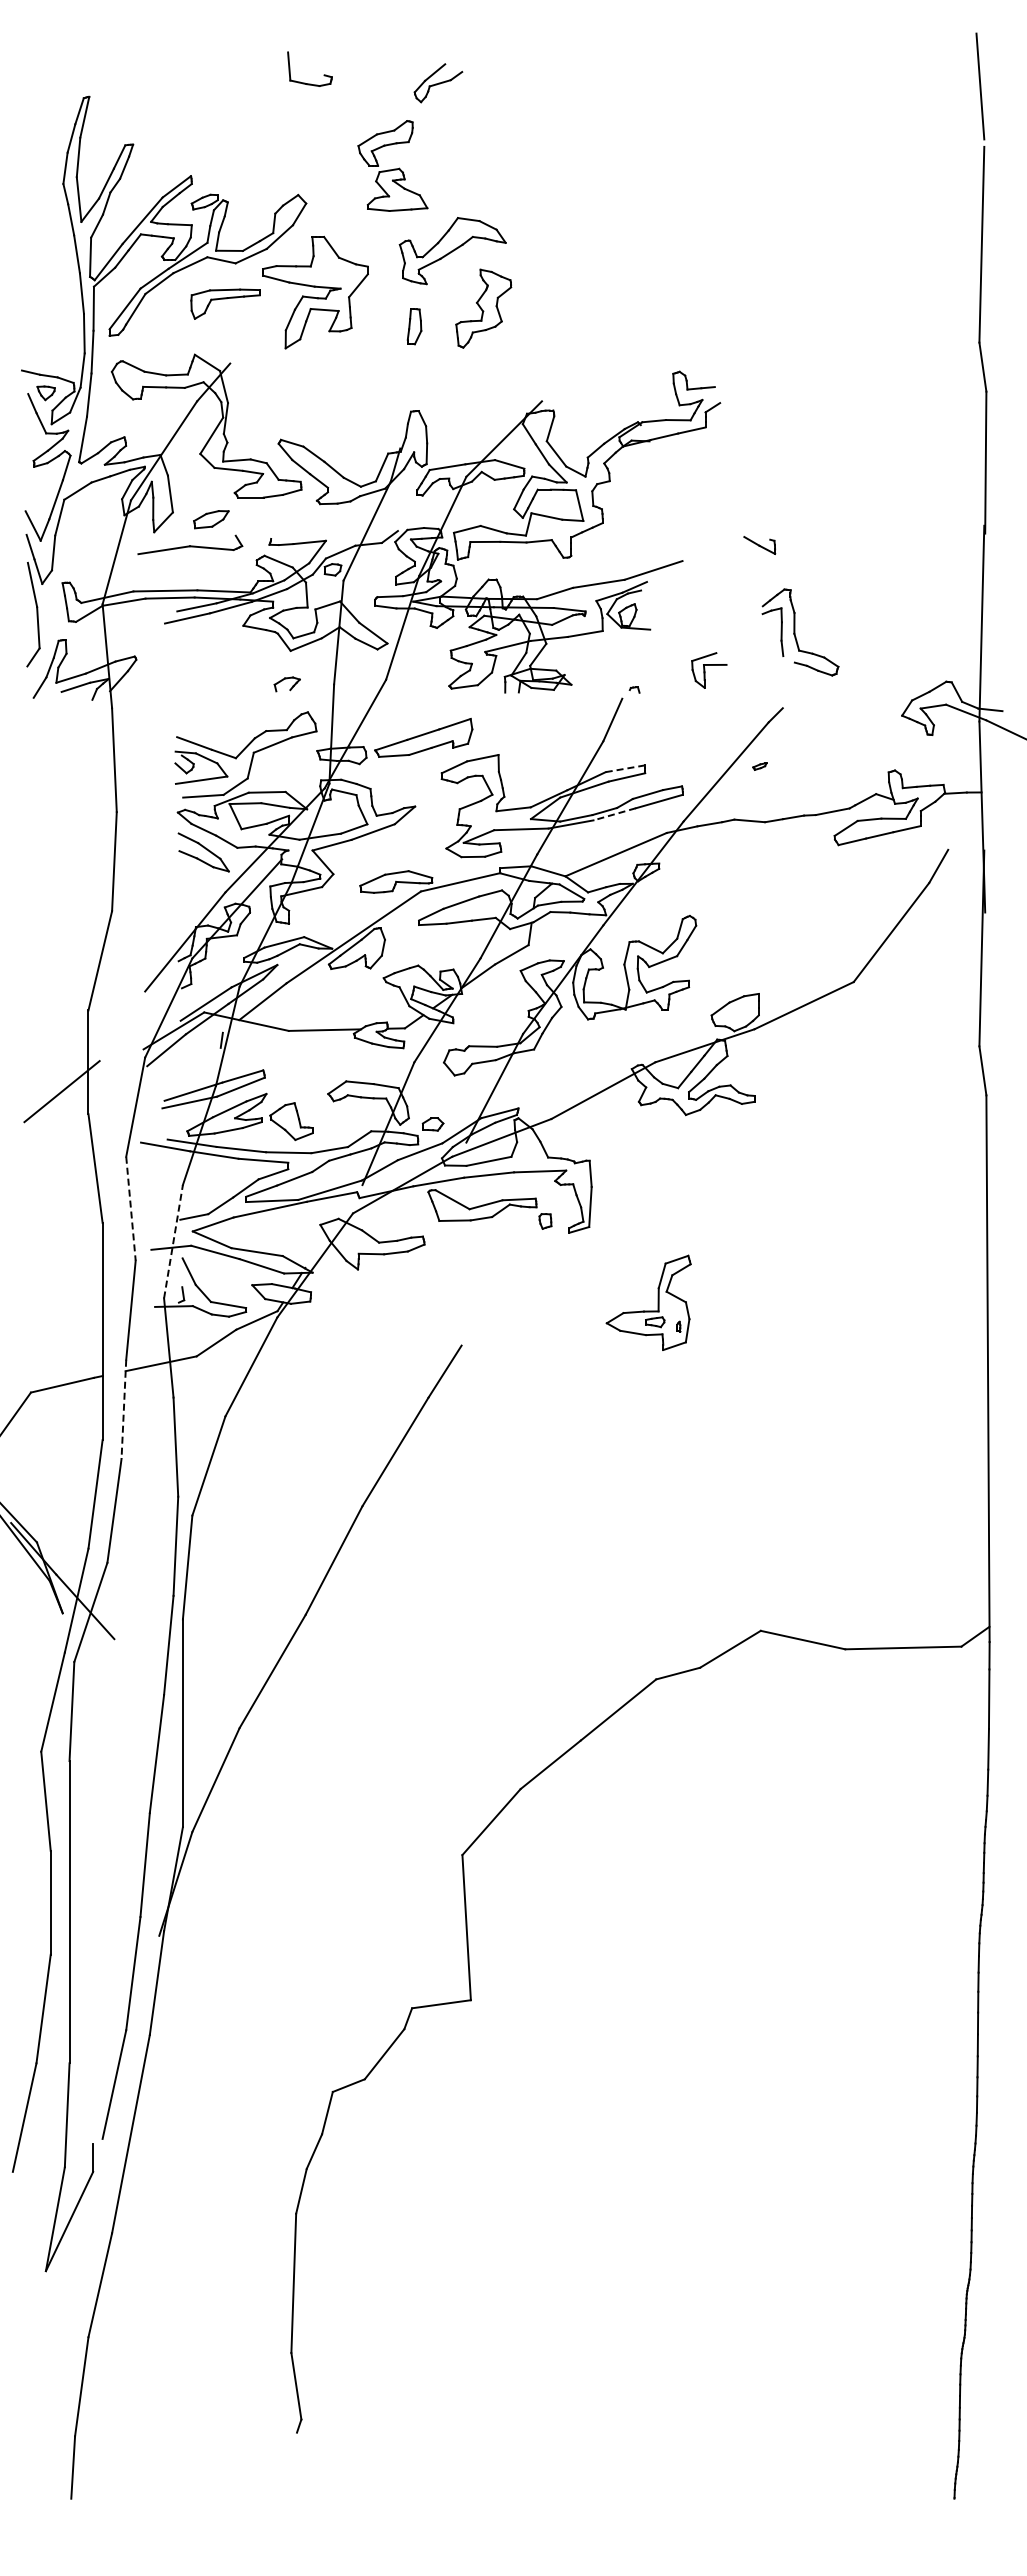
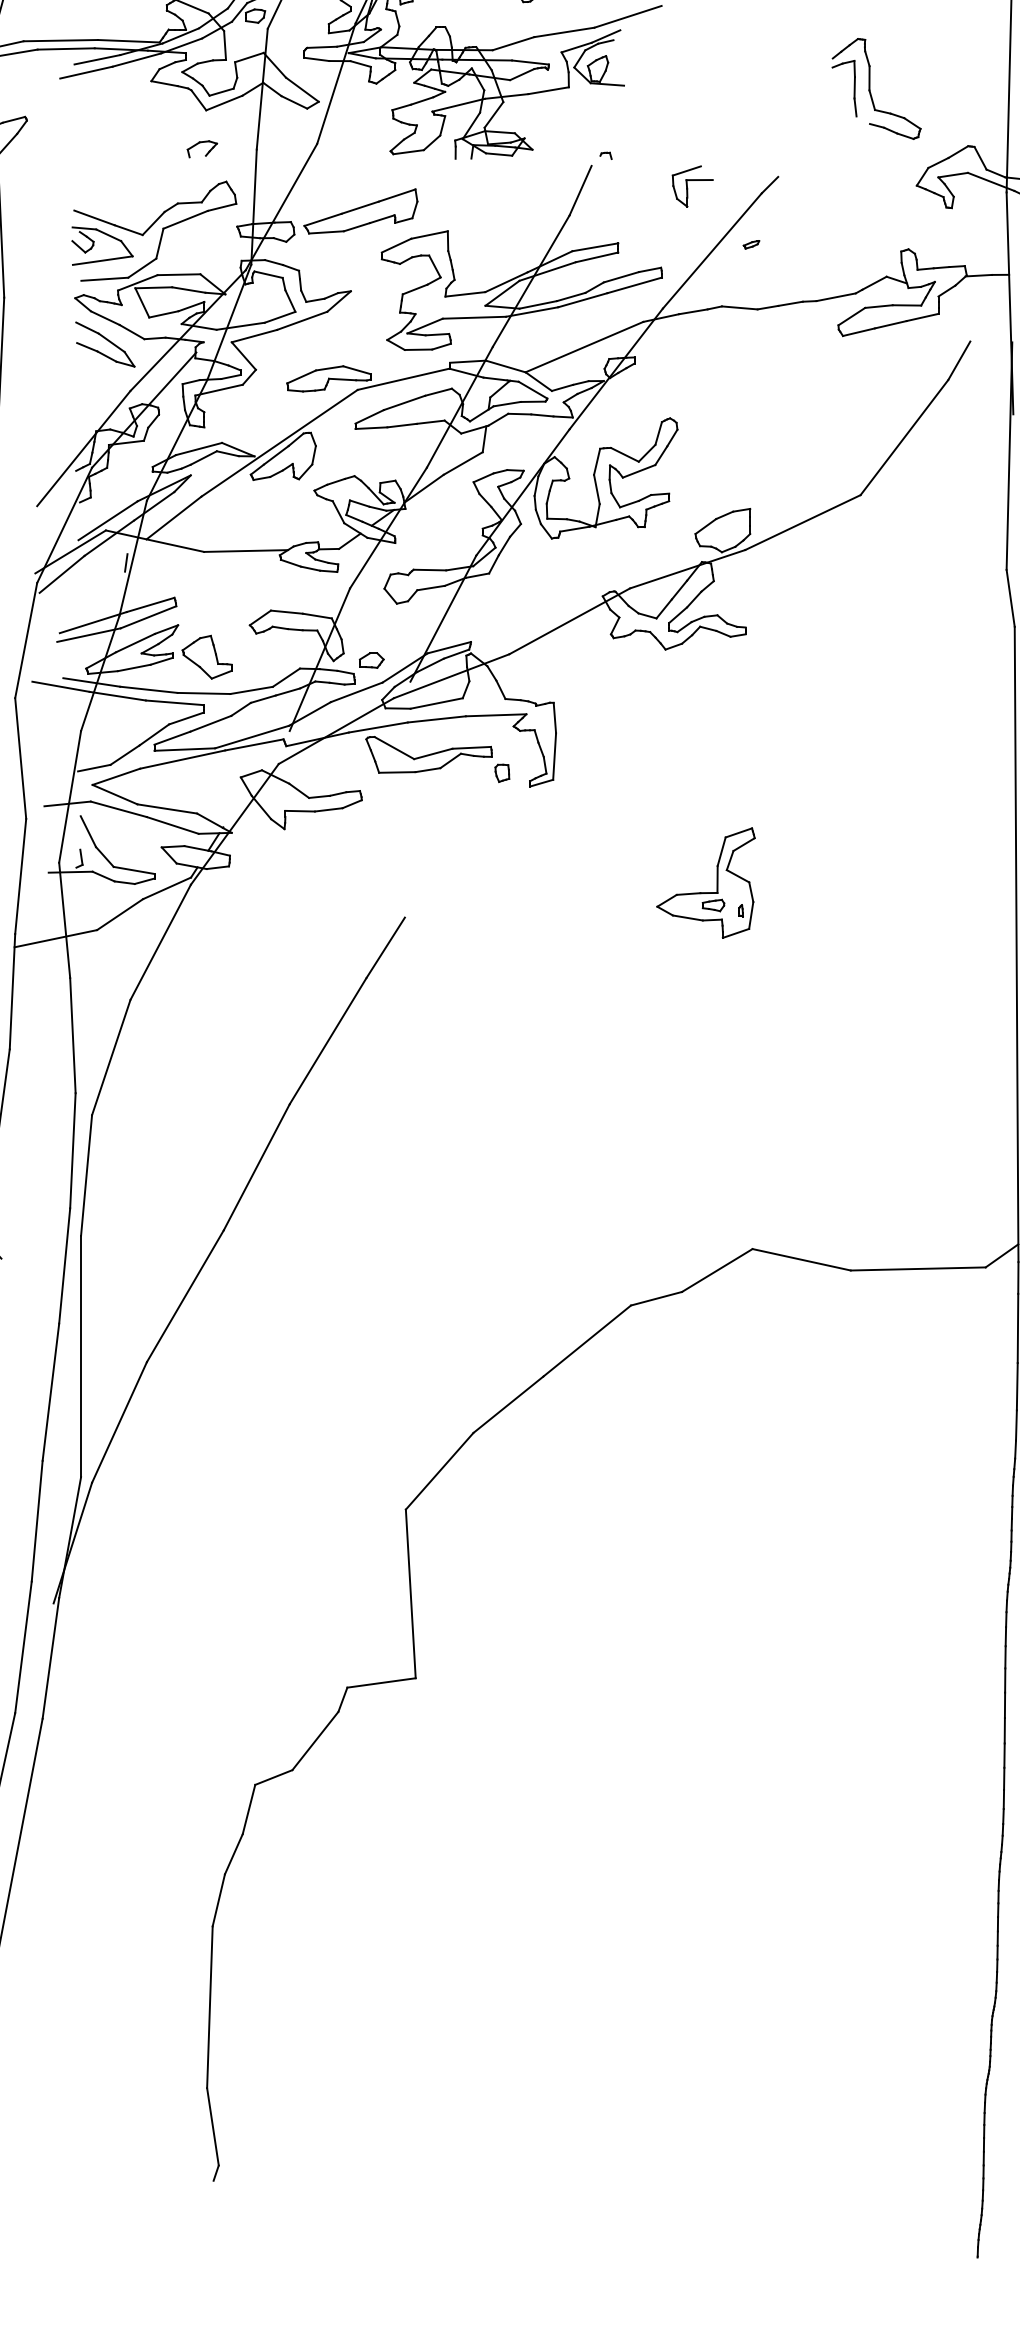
part: (800, 632) -> (876, 88), moved
part: (709, 670) -> (692, 186), moved
line: (625, 768) -> (595, 247), dashed -> solid
line: (614, 814) -> (582, 300), dashed -> solid
line: (131, 1209) -> (21, 759), dashed -> solid
line: (173, 1241) -> (70, 796), dashed -> solid
part: (648, 1310) -> (705, 891), moved
line: (123, 1409) -> (12, 991), dashed -> solid

